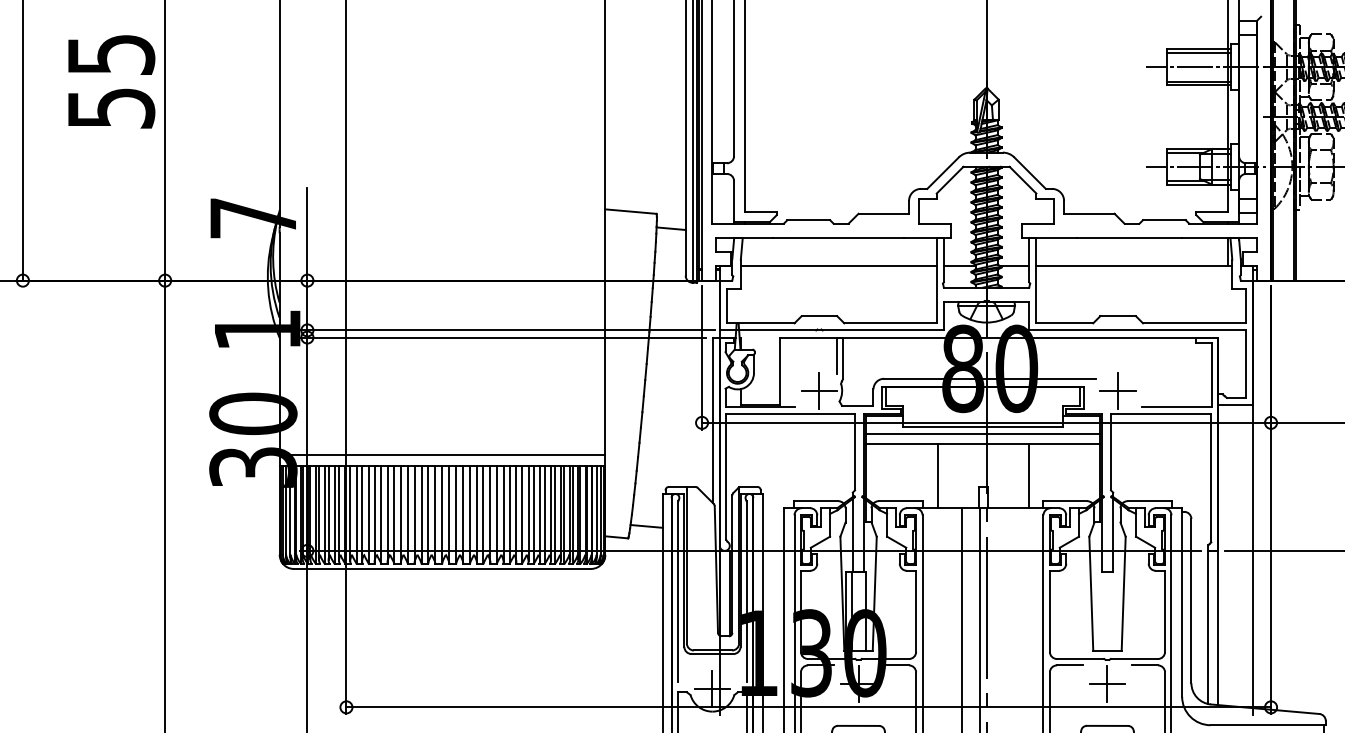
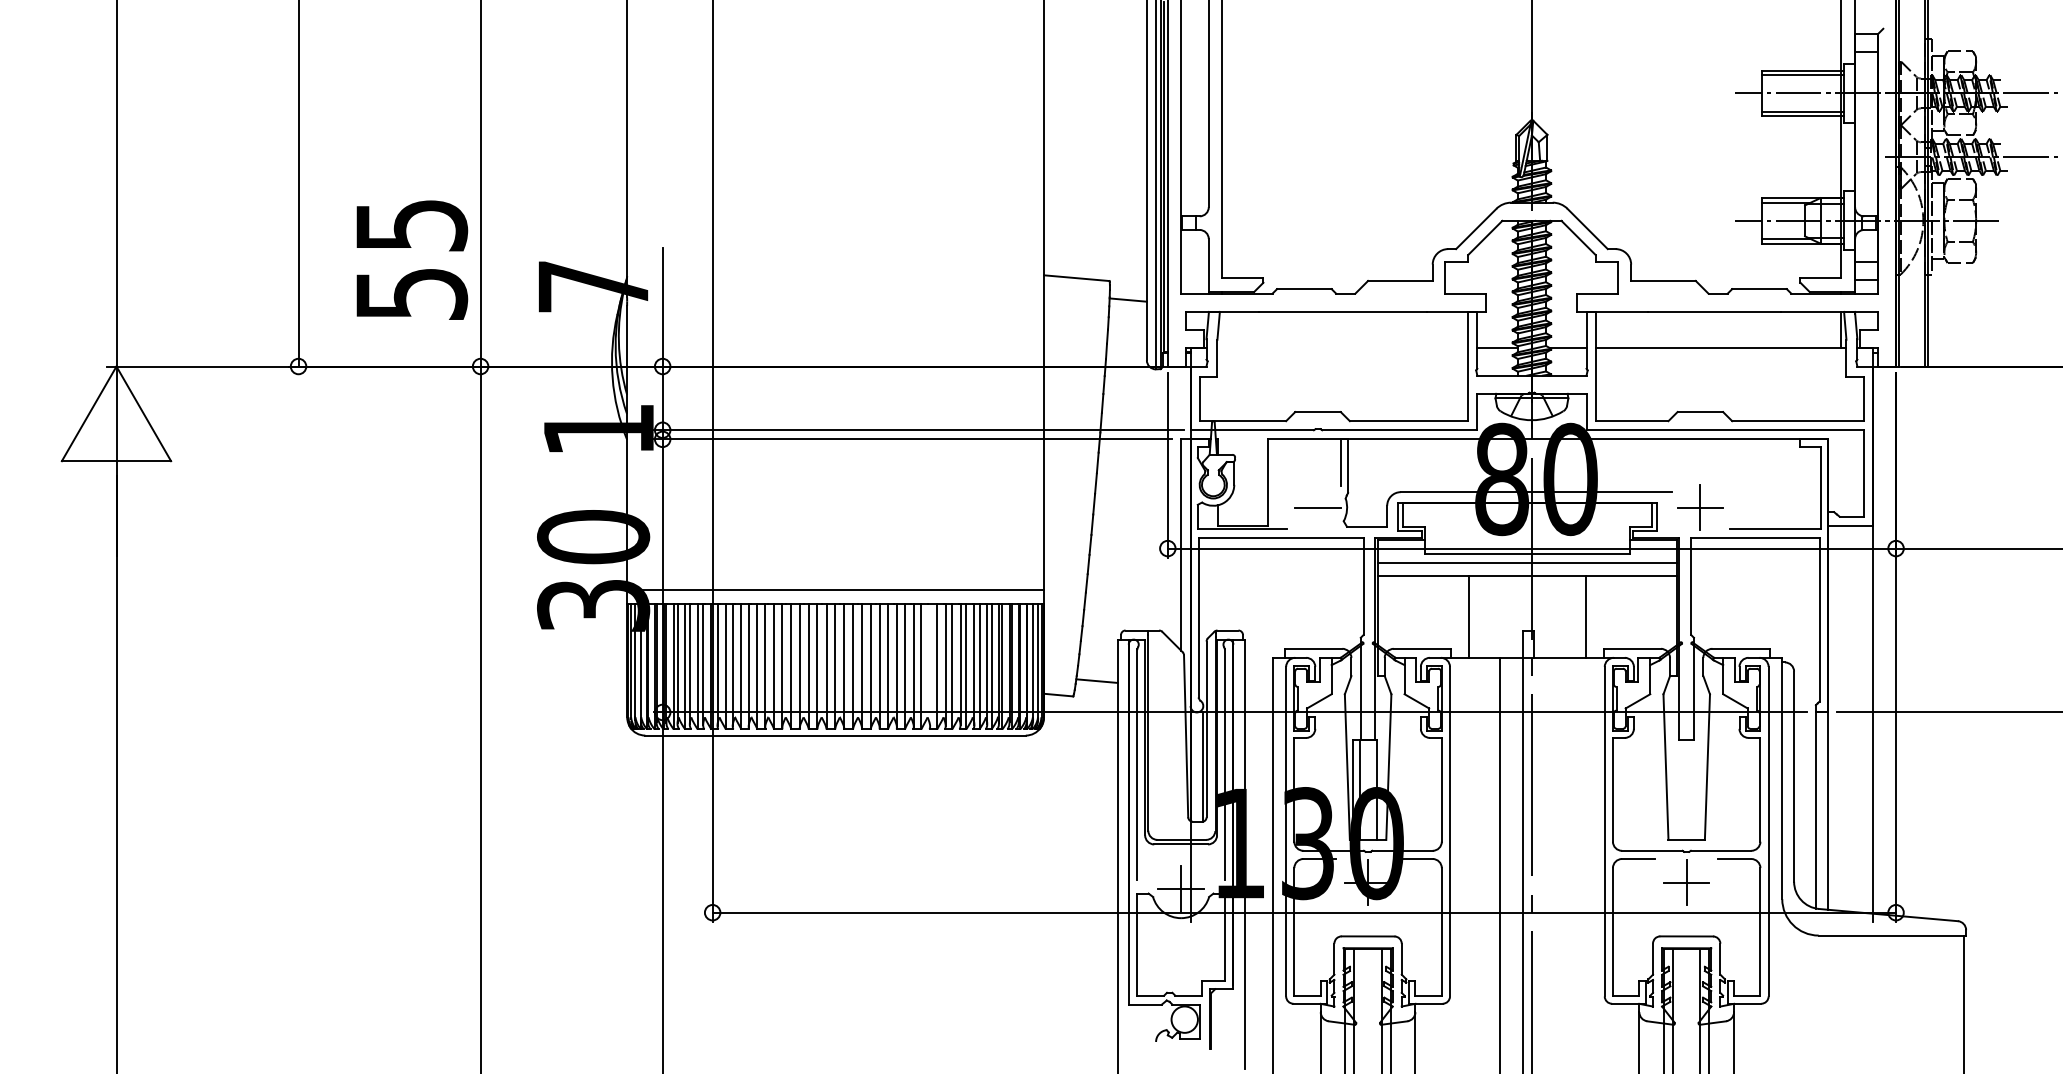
text: (111, 81) -> (412, 259), moved
line: (838, 266) -> (1342, 348), removed
line: (819, 390) -> (1318, 507), removed
line: (516, 513) -> (930, 664), removed

